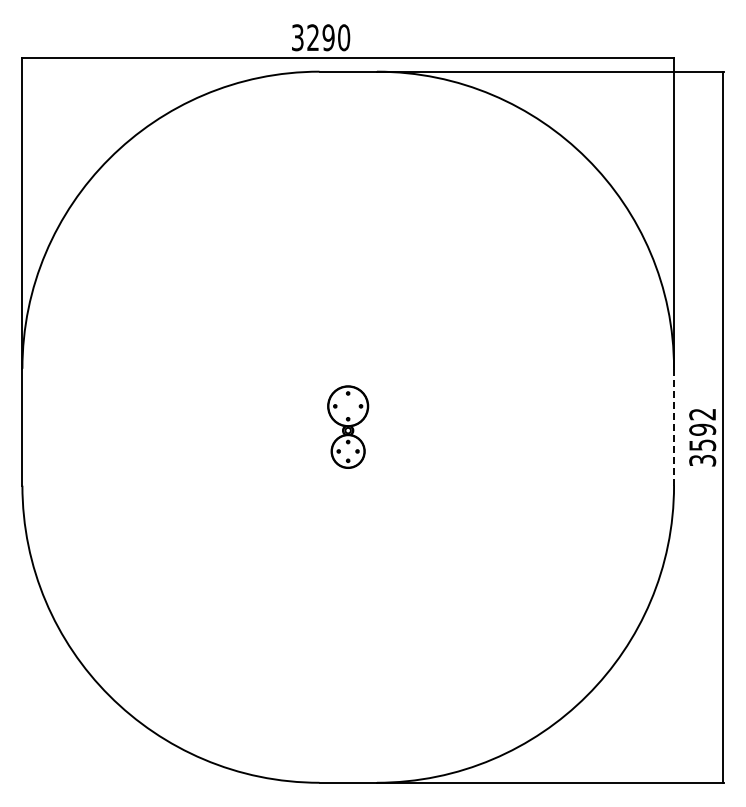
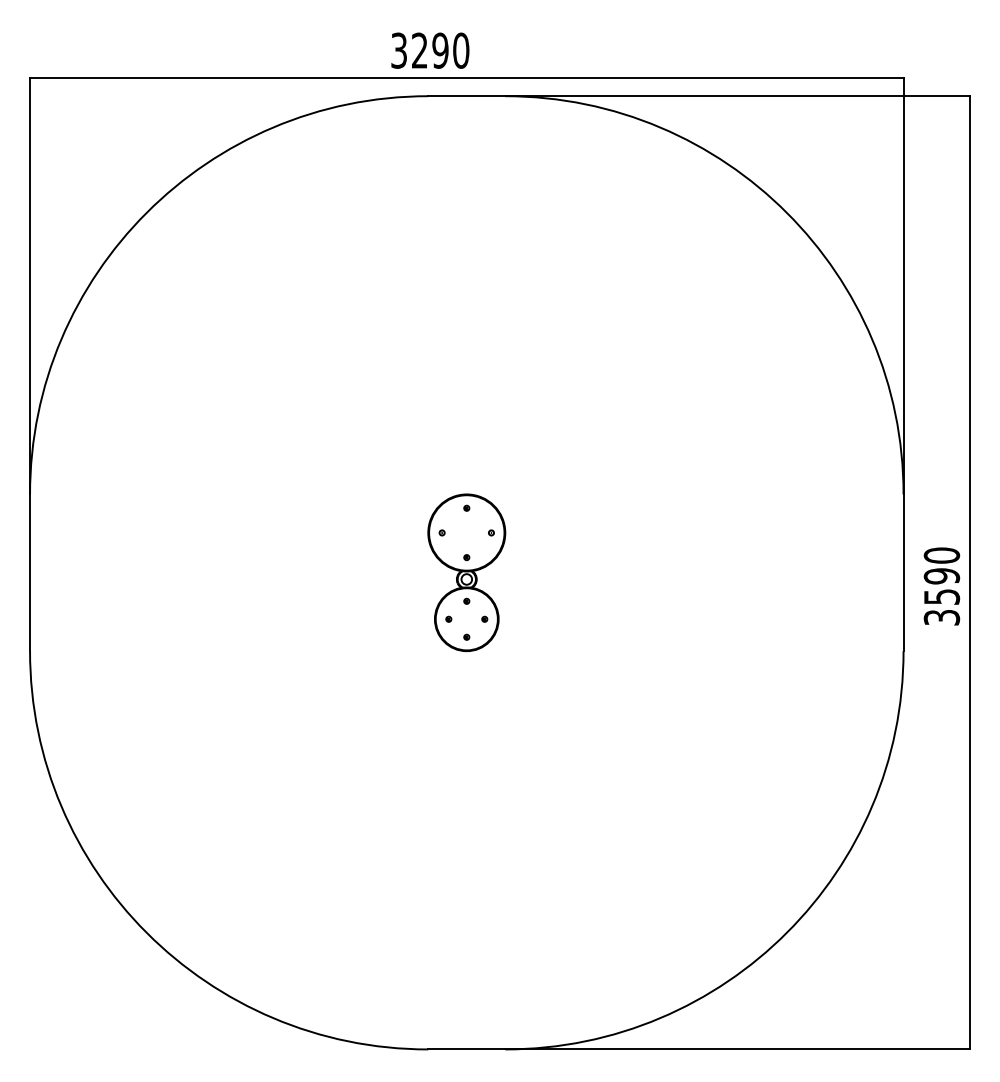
text: (702, 414) -> (941, 555), 3592 -> 3590
part: (347, 426) -> (465, 571), size x1.43
line: (674, 427) -> (904, 573), dashed -> solid

